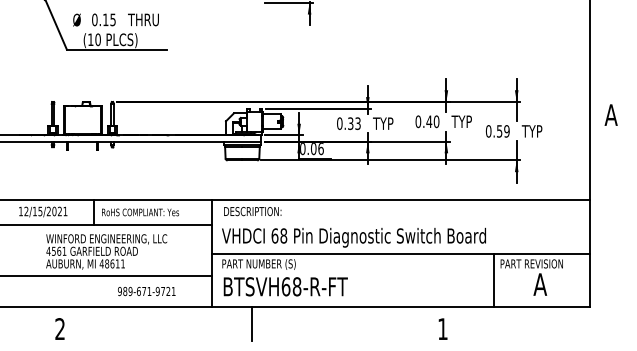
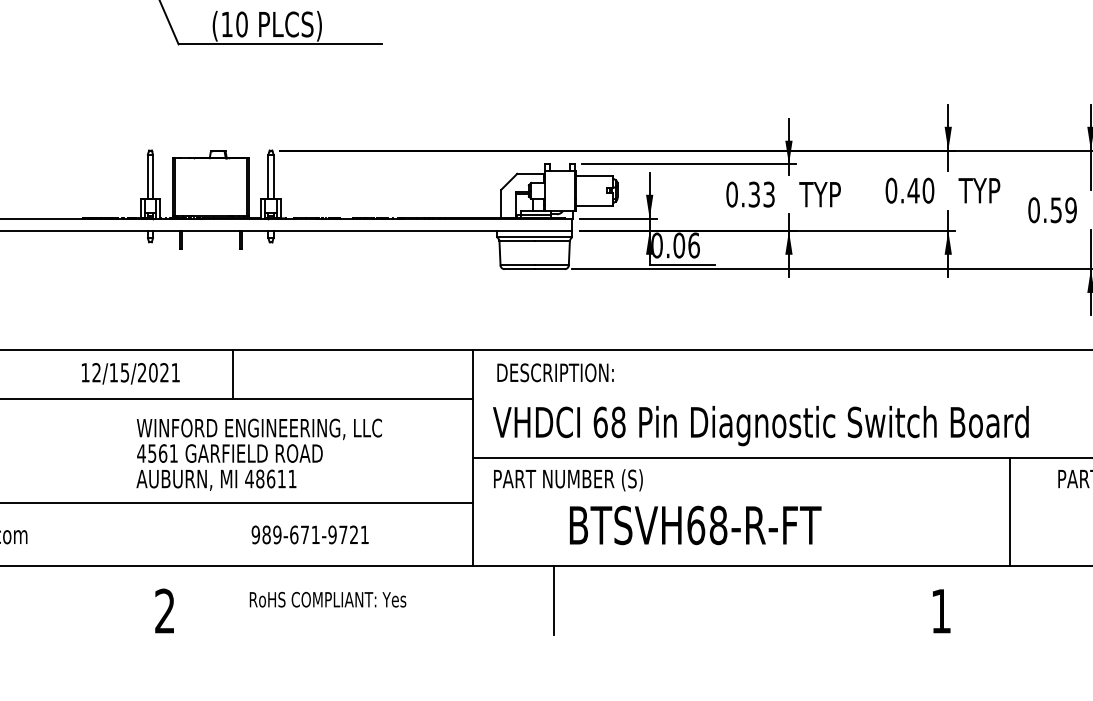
text: (140, 212) -> (327, 599), moved
line: (493, 279) -> (1009, 510), moved
text: (285, 286) -> (694, 524), moved
text: (146, 291) -> (309, 534), moved

